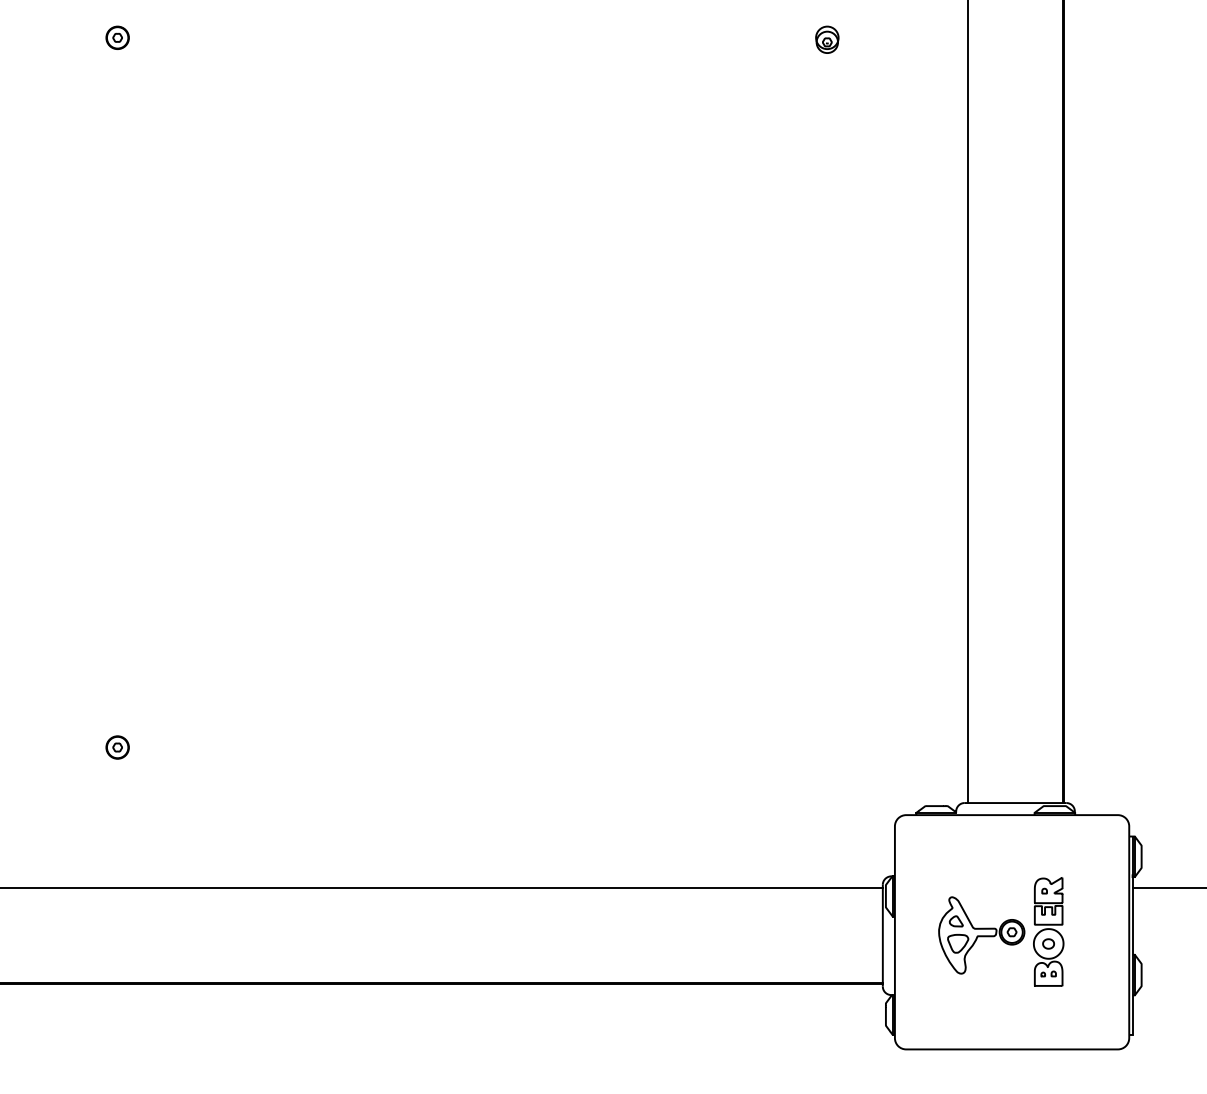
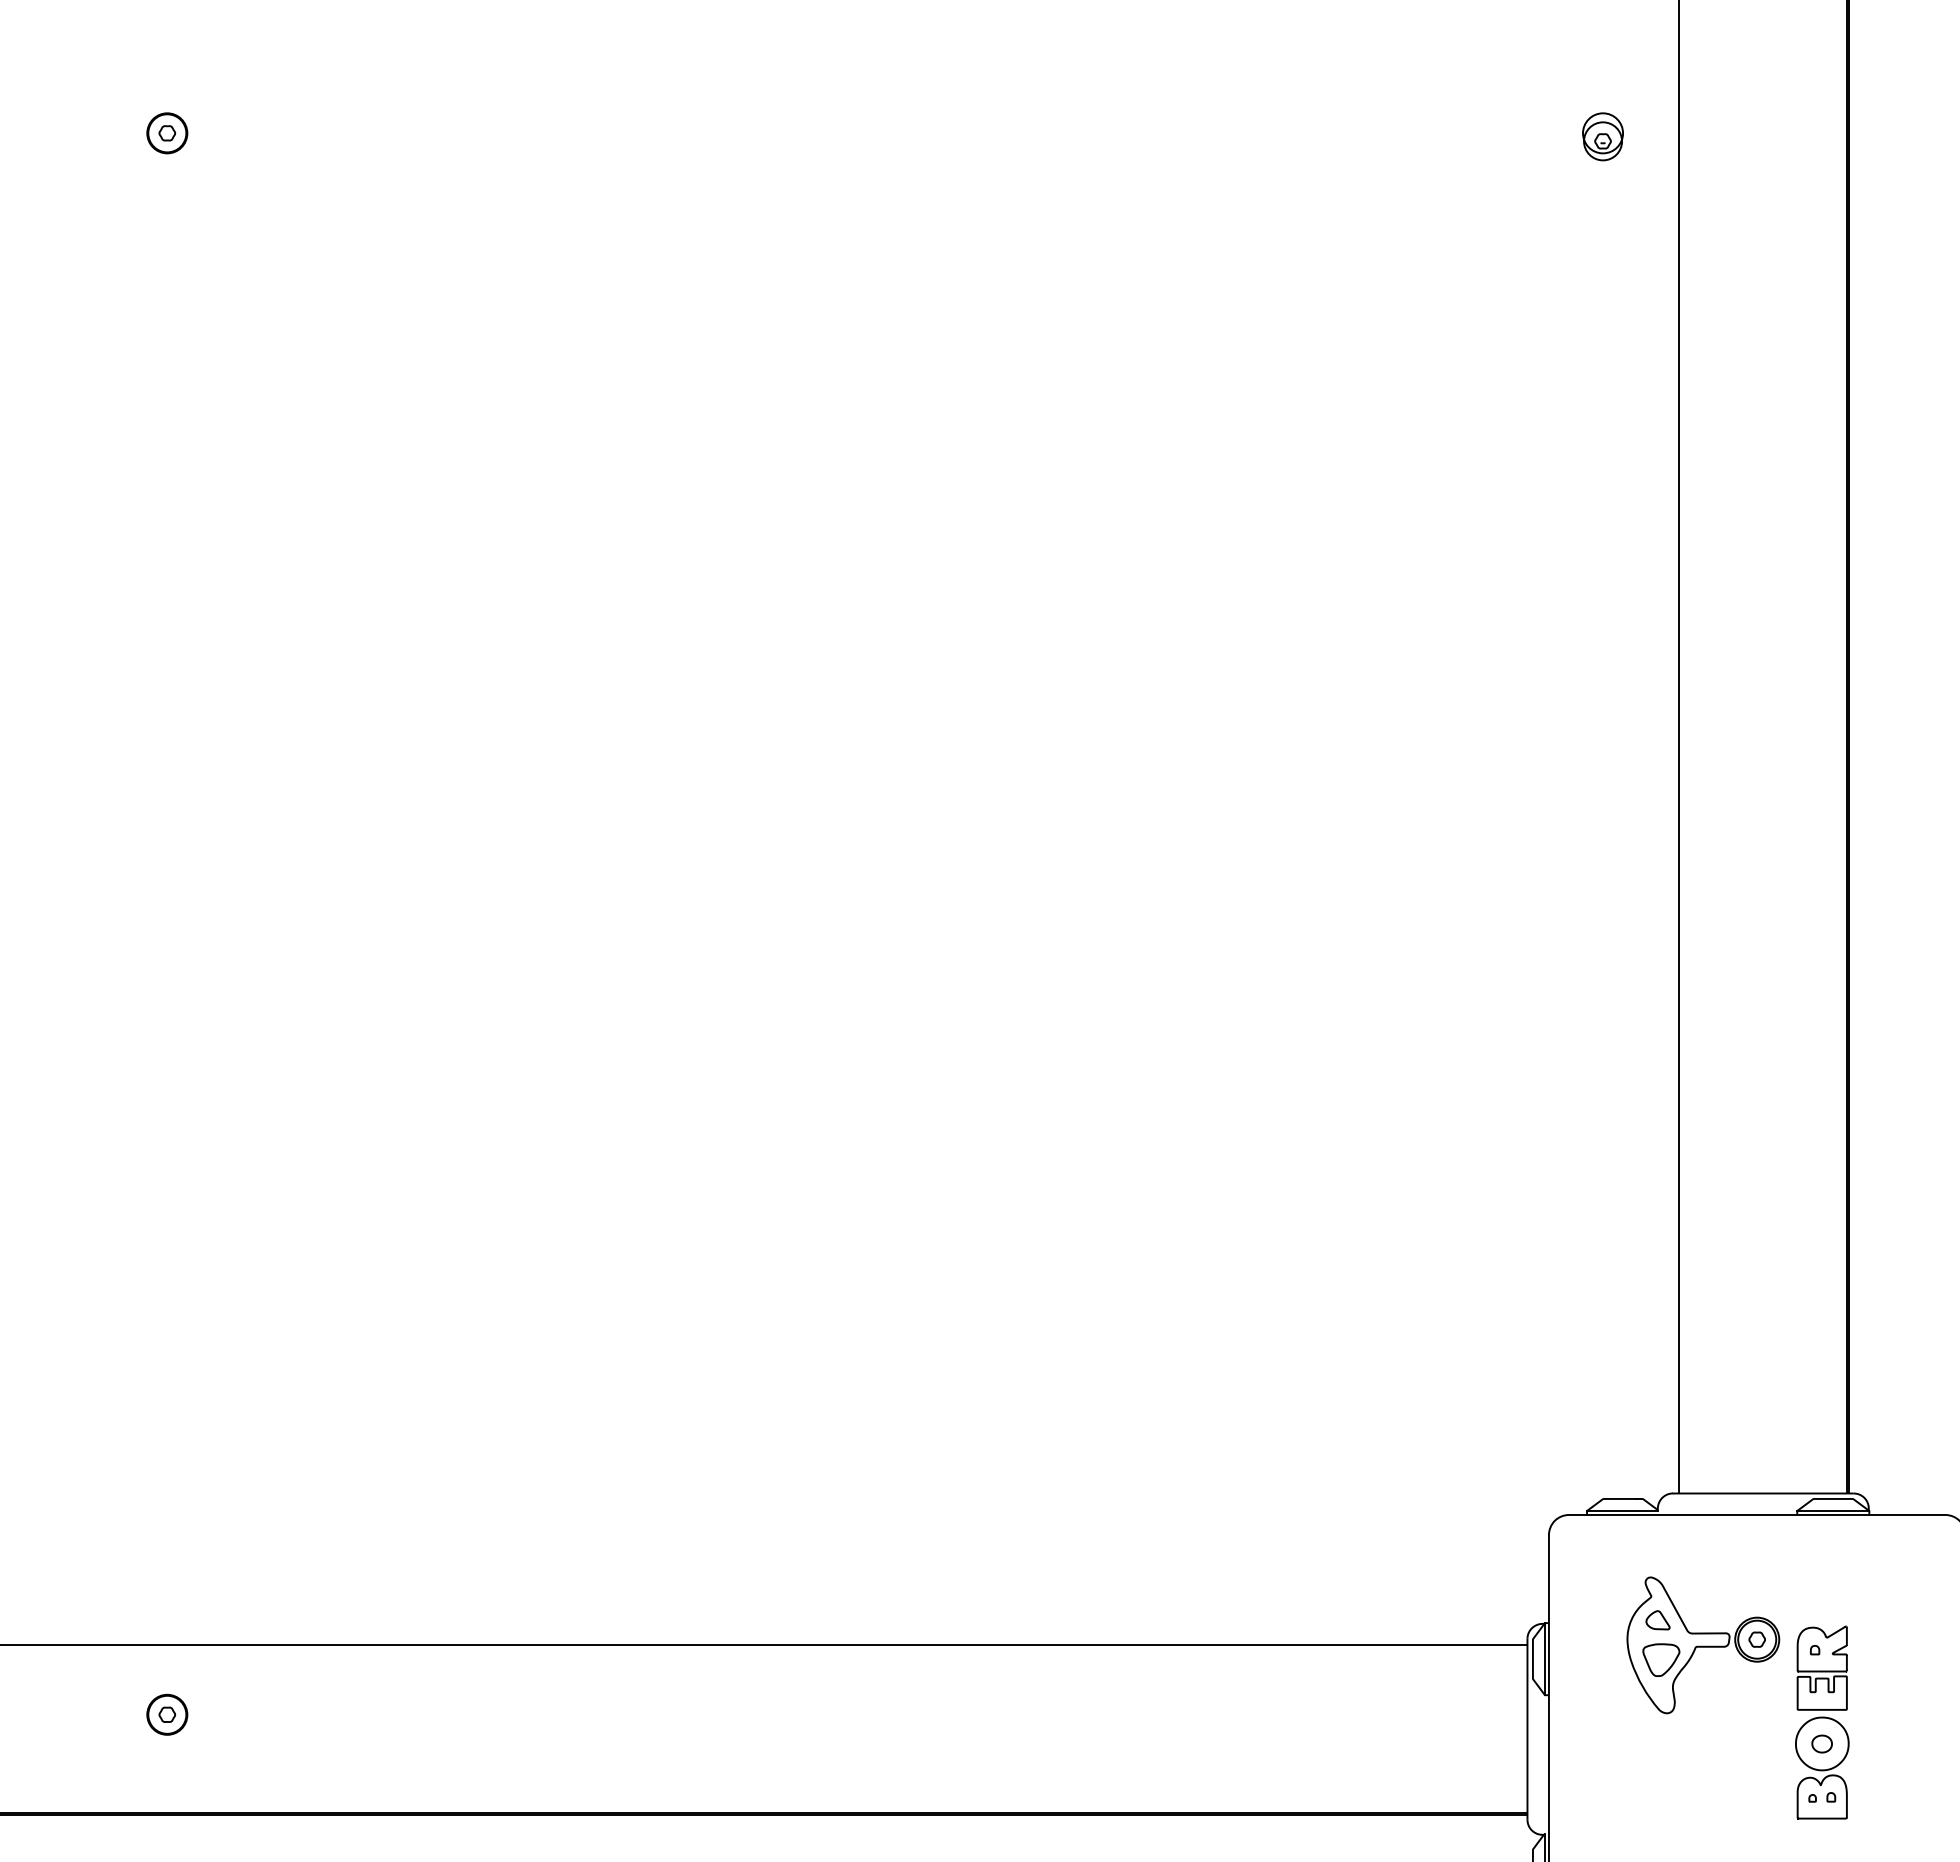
part: (827, 39) -> (1603, 136), moved
part: (117, 747) -> (167, 1714), moved
part: (981, 935) -> (1702, 1645), moved

